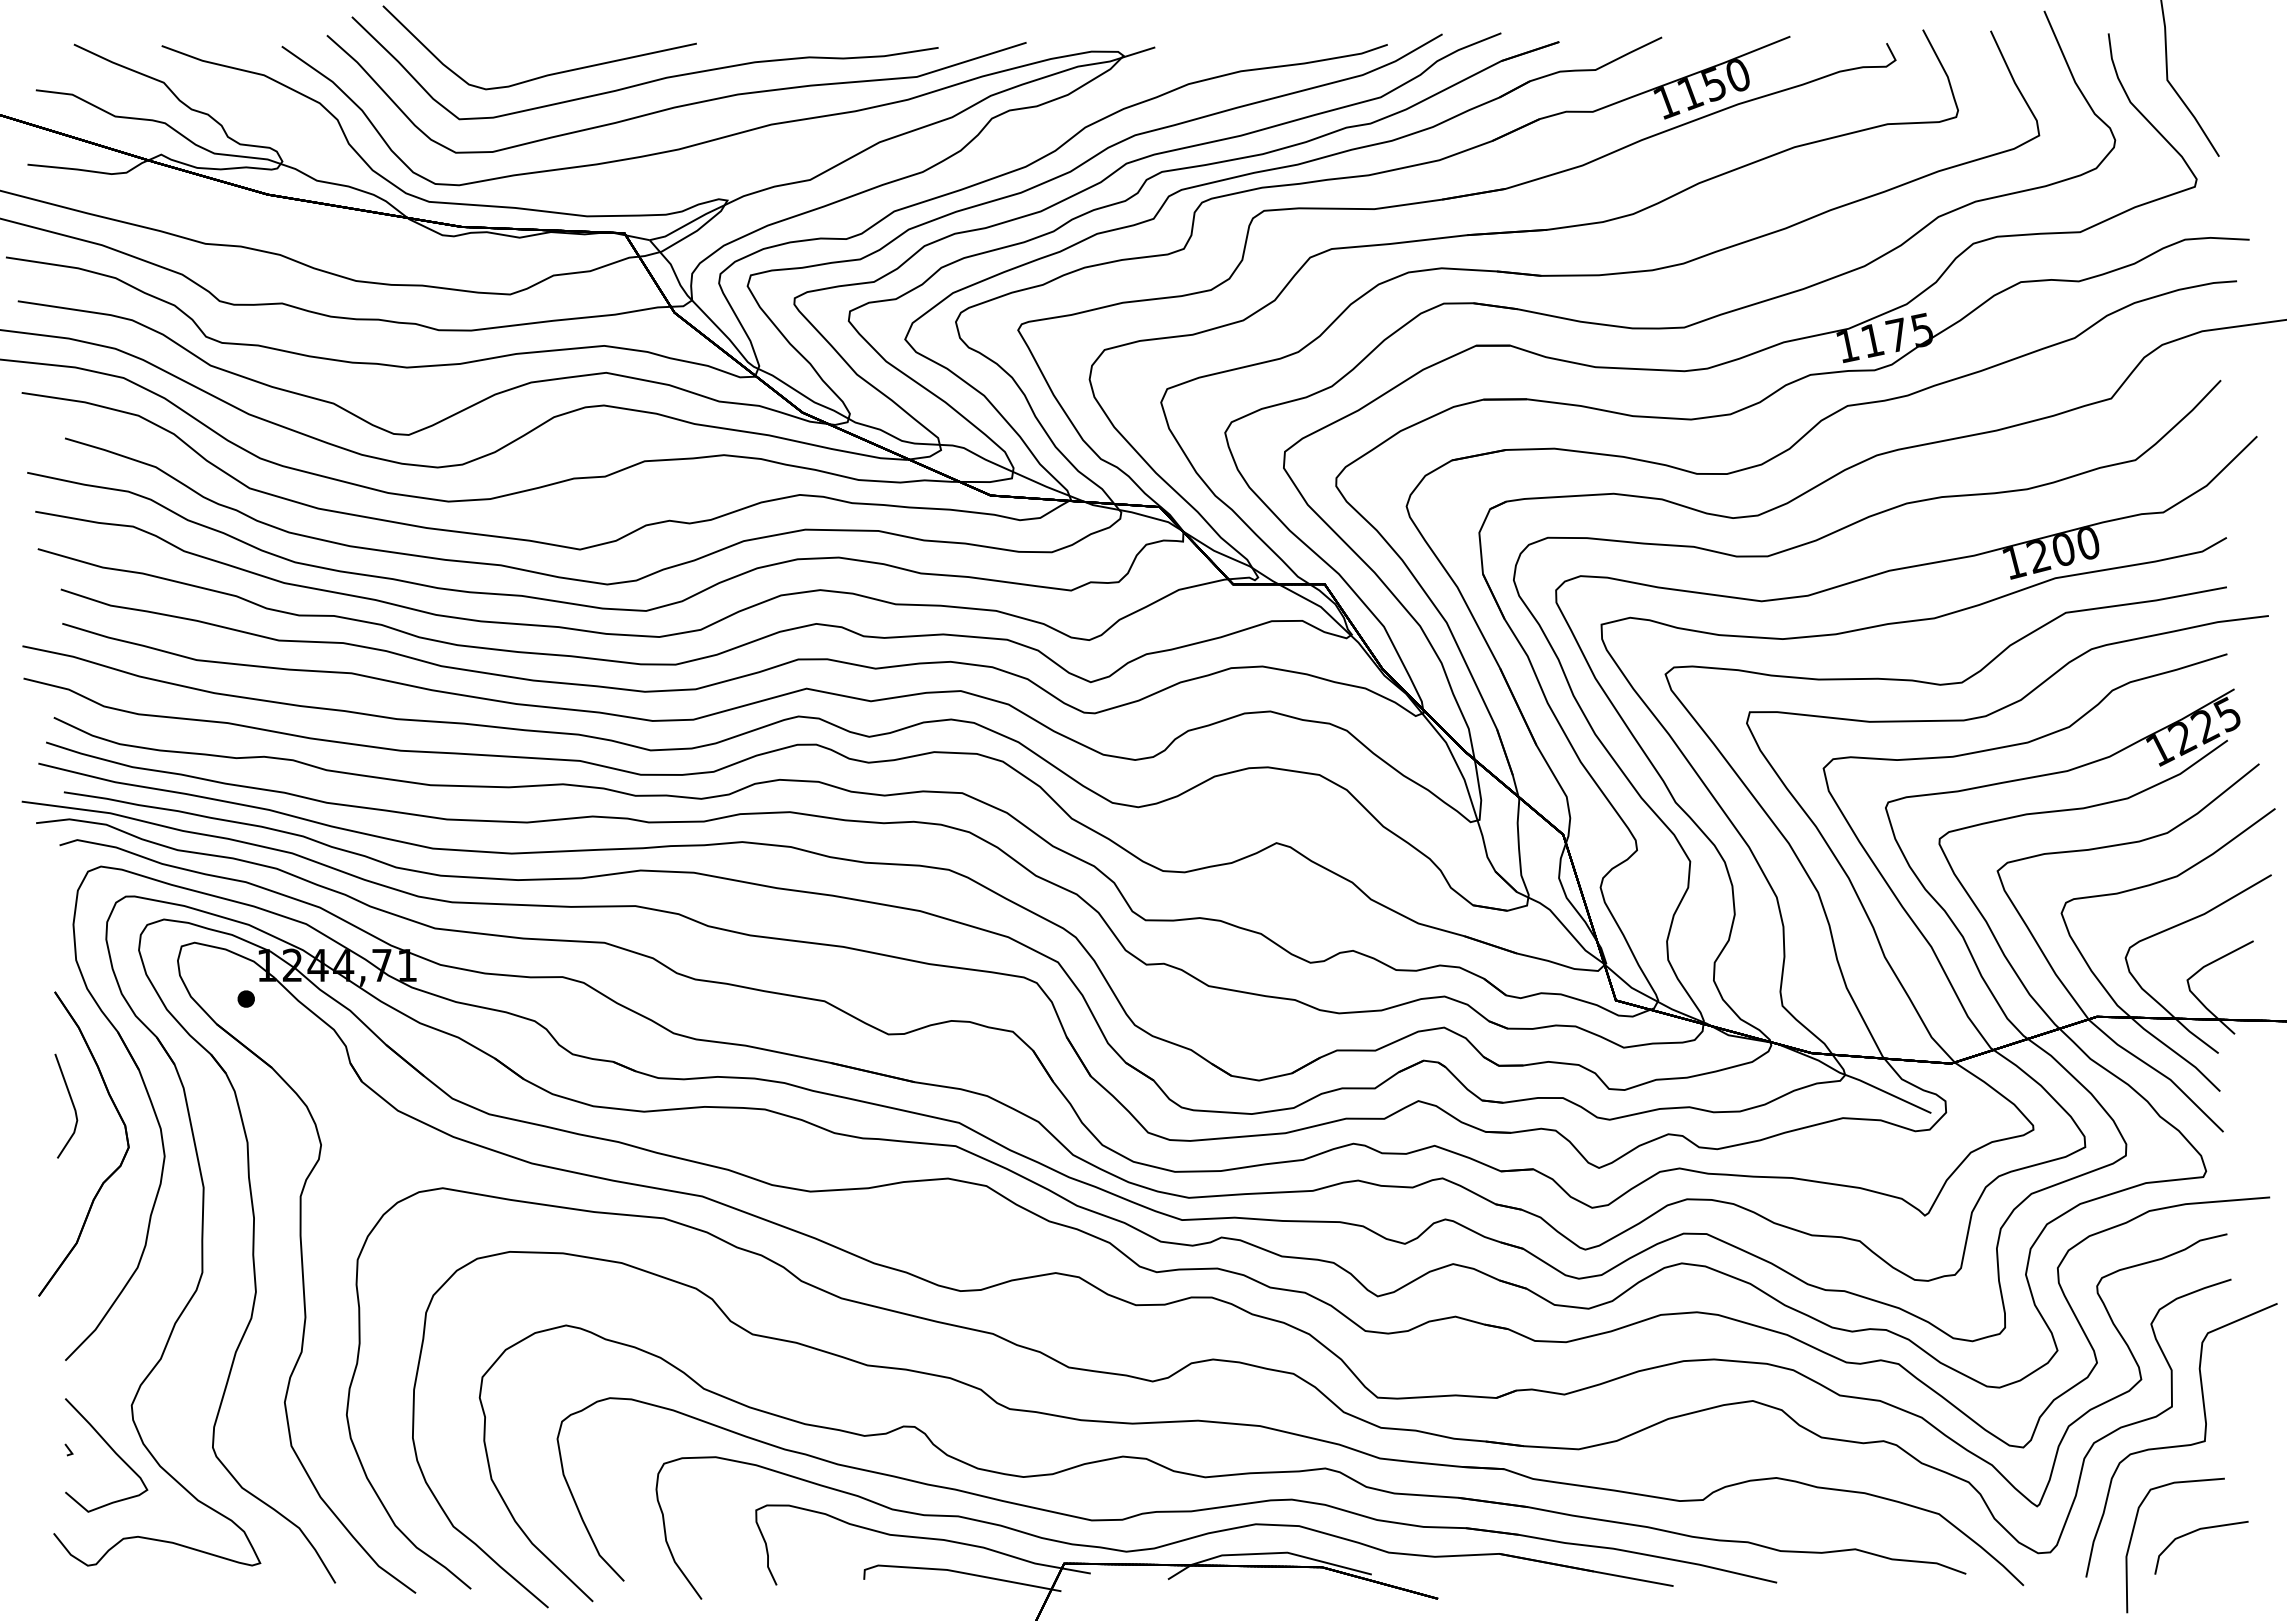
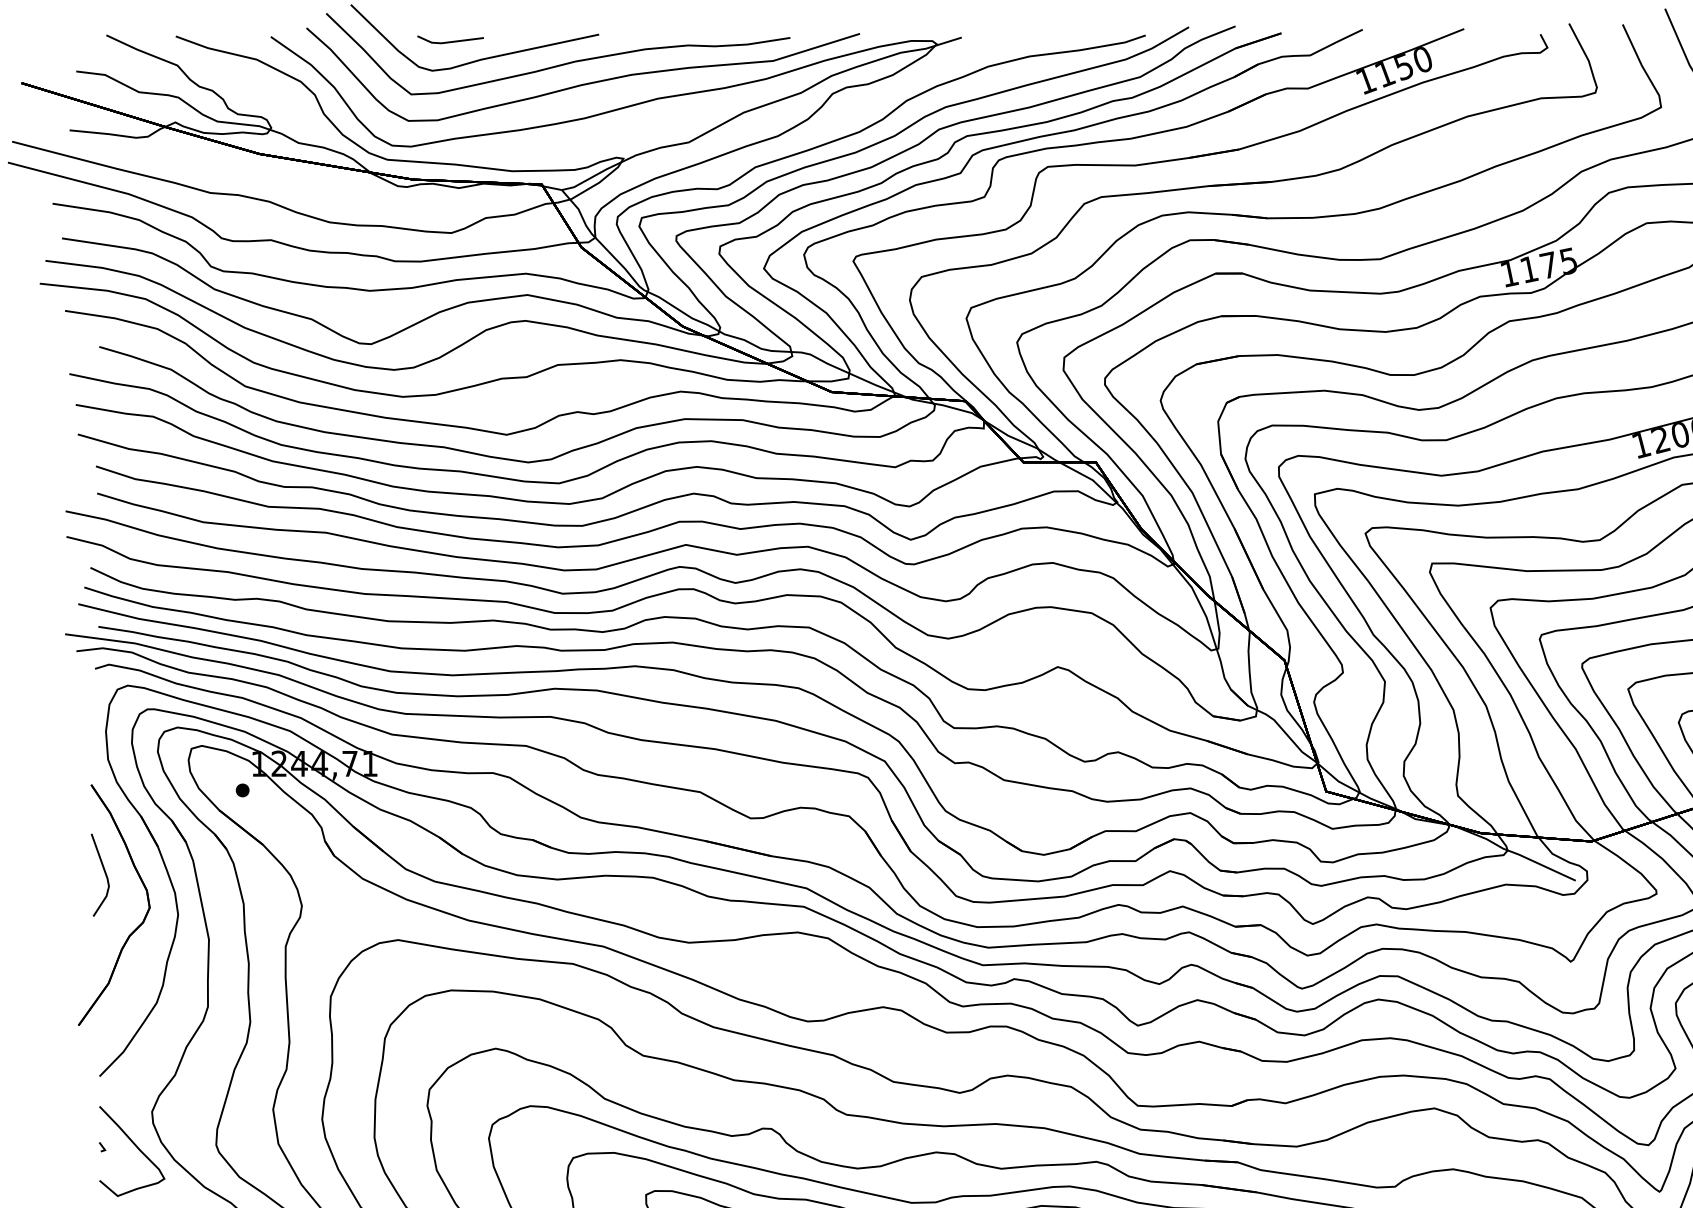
line: (509, 52) -> (450, 41), added

